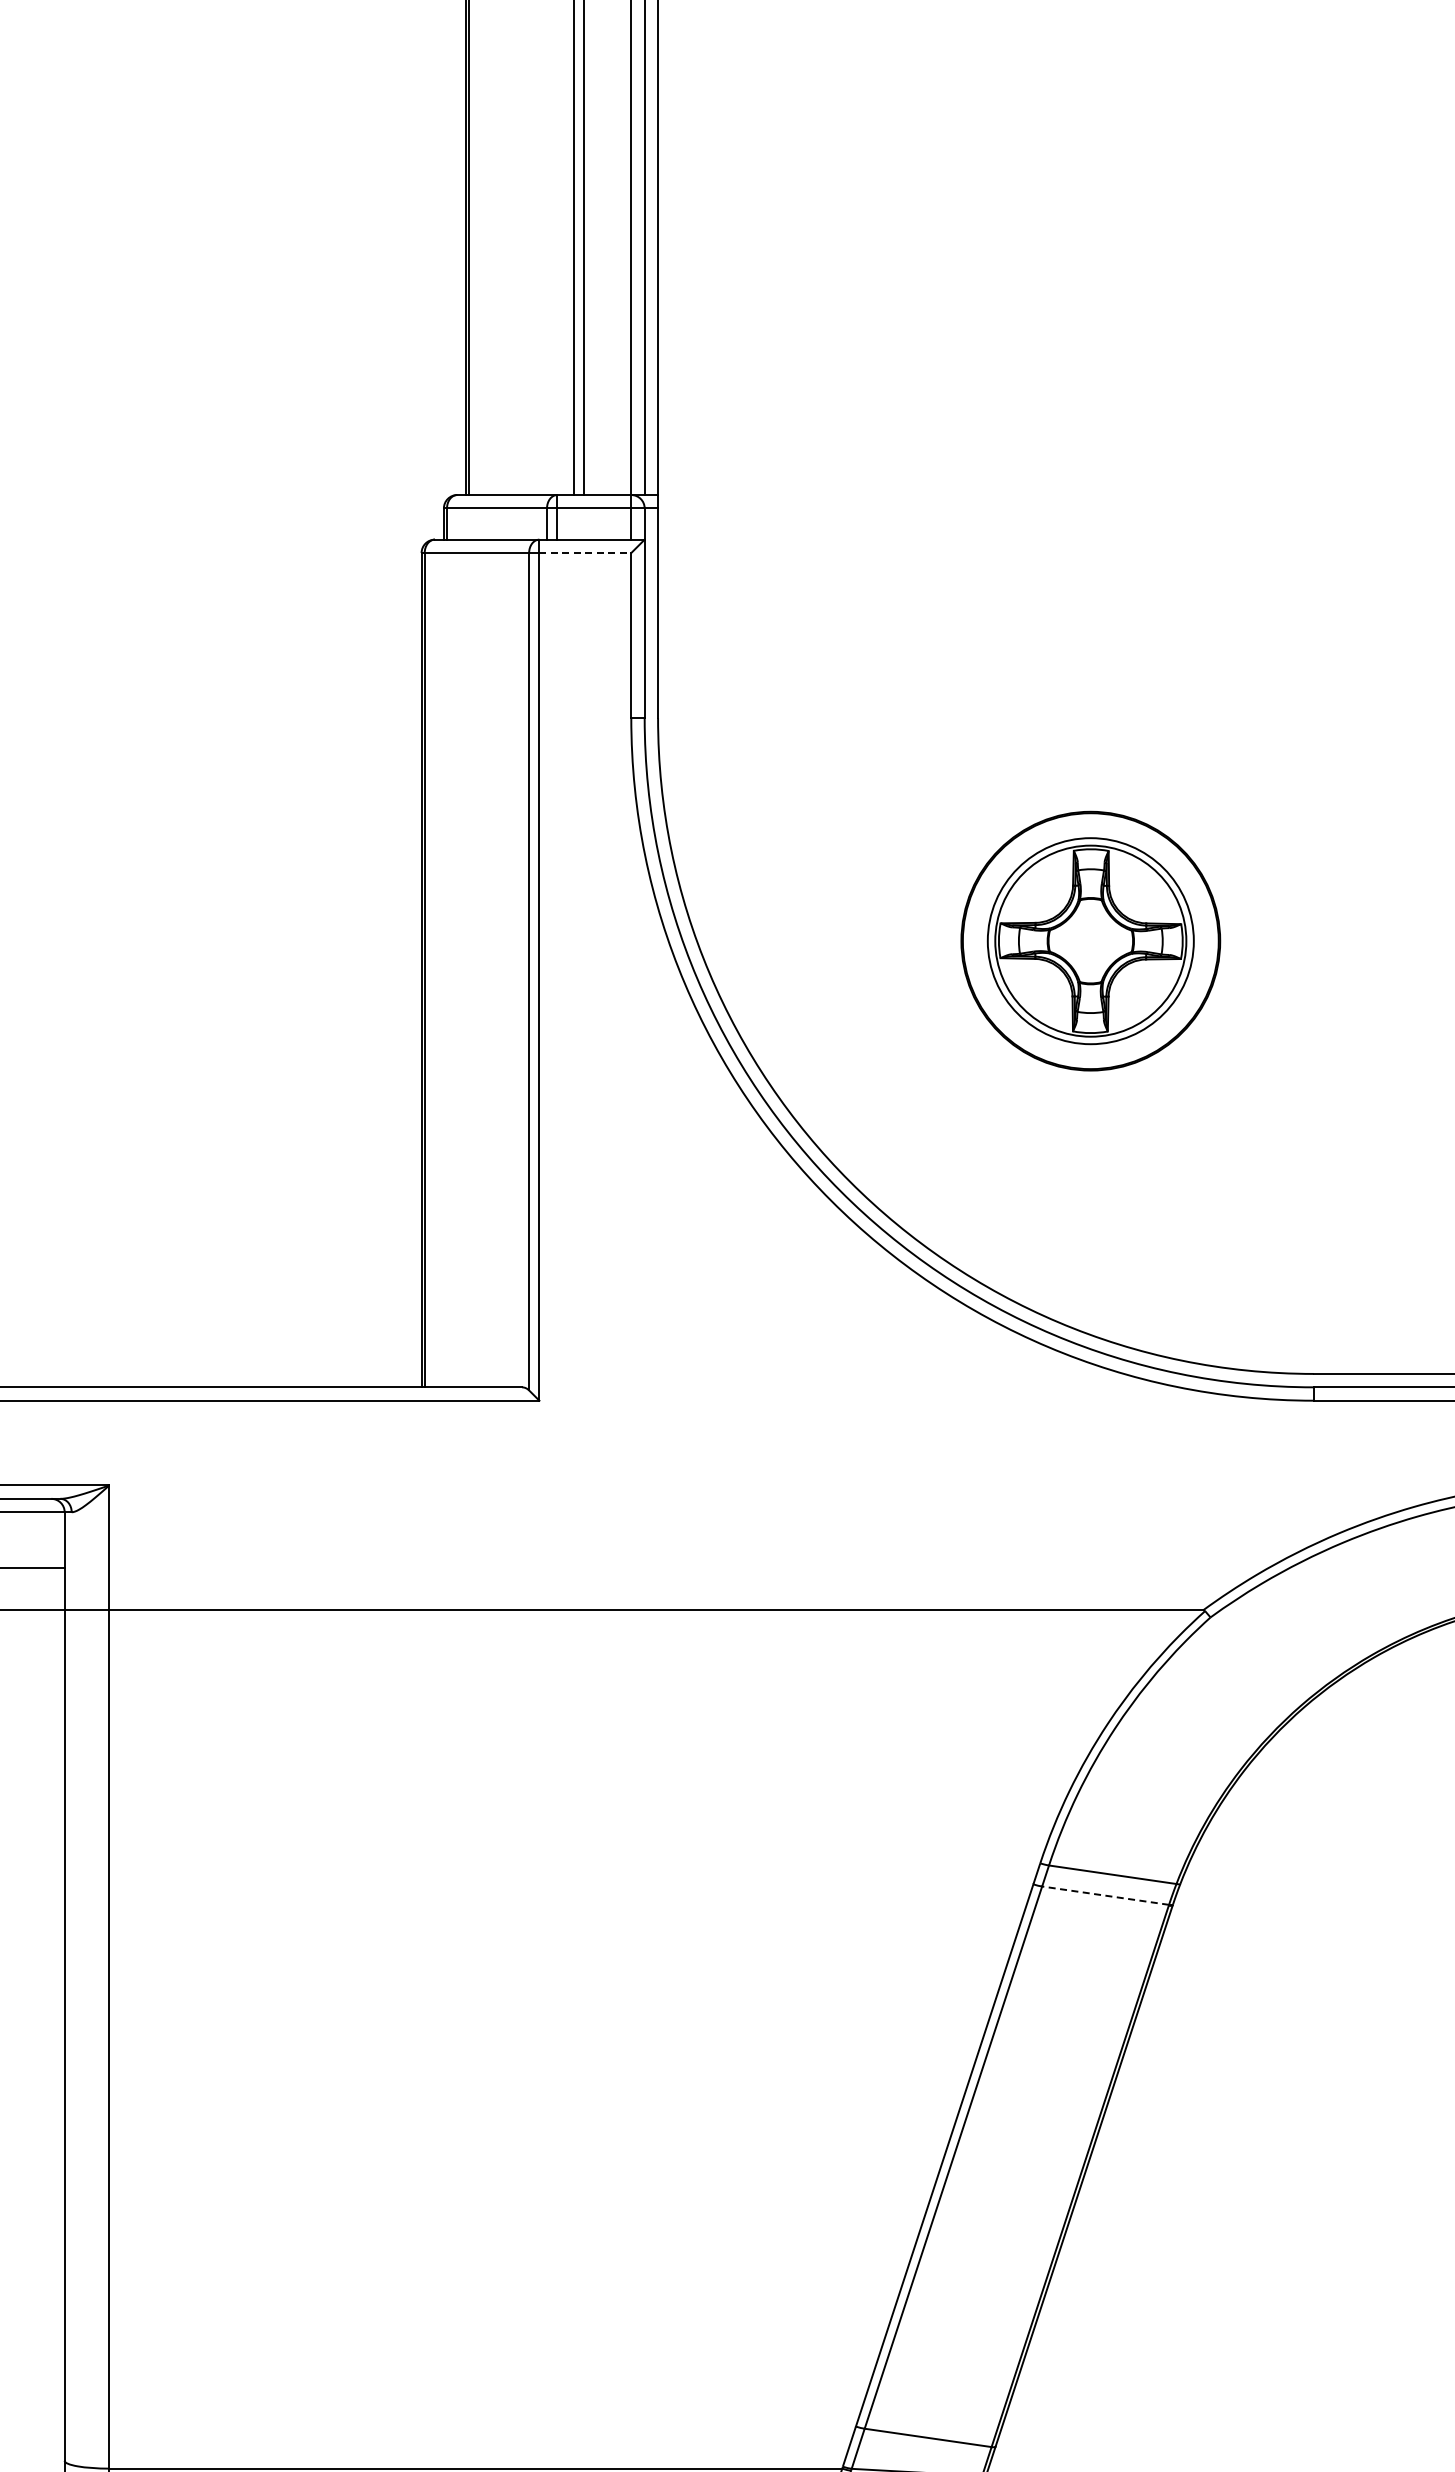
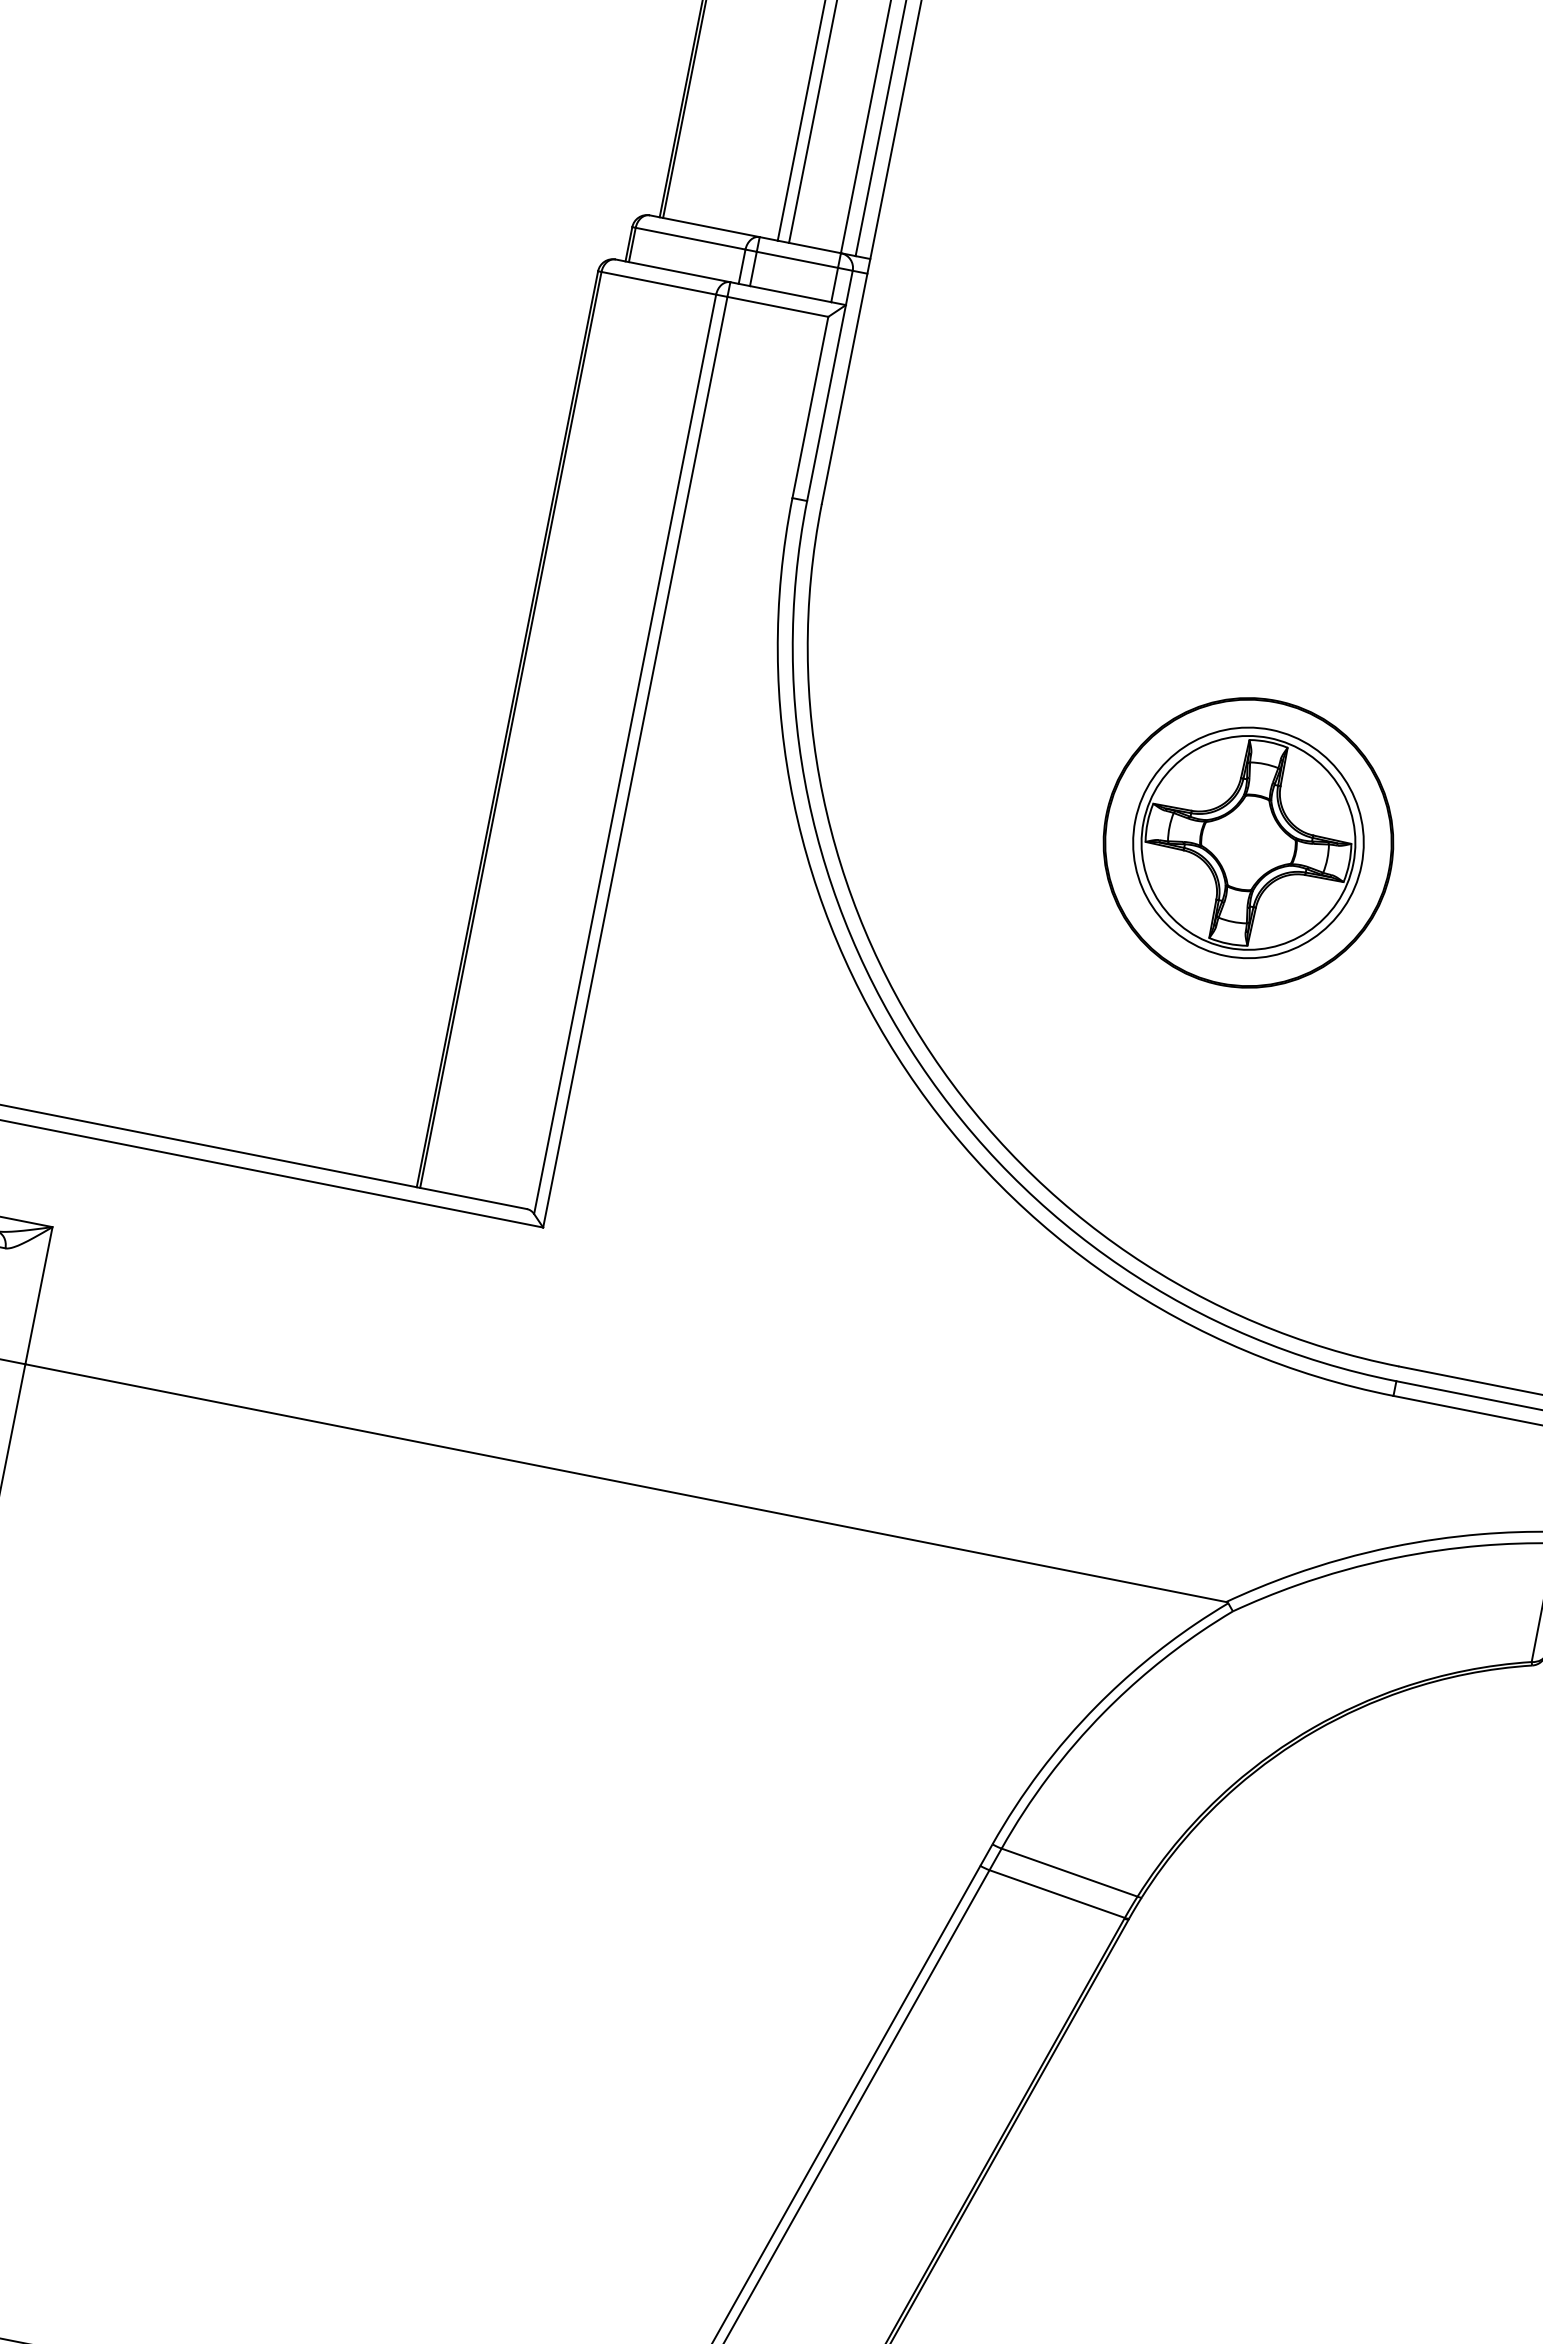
line: (585, 553) -> (777, 307), dashed -> solid
line: (1105, 1895) -> (1057, 1893), dashed -> solid

